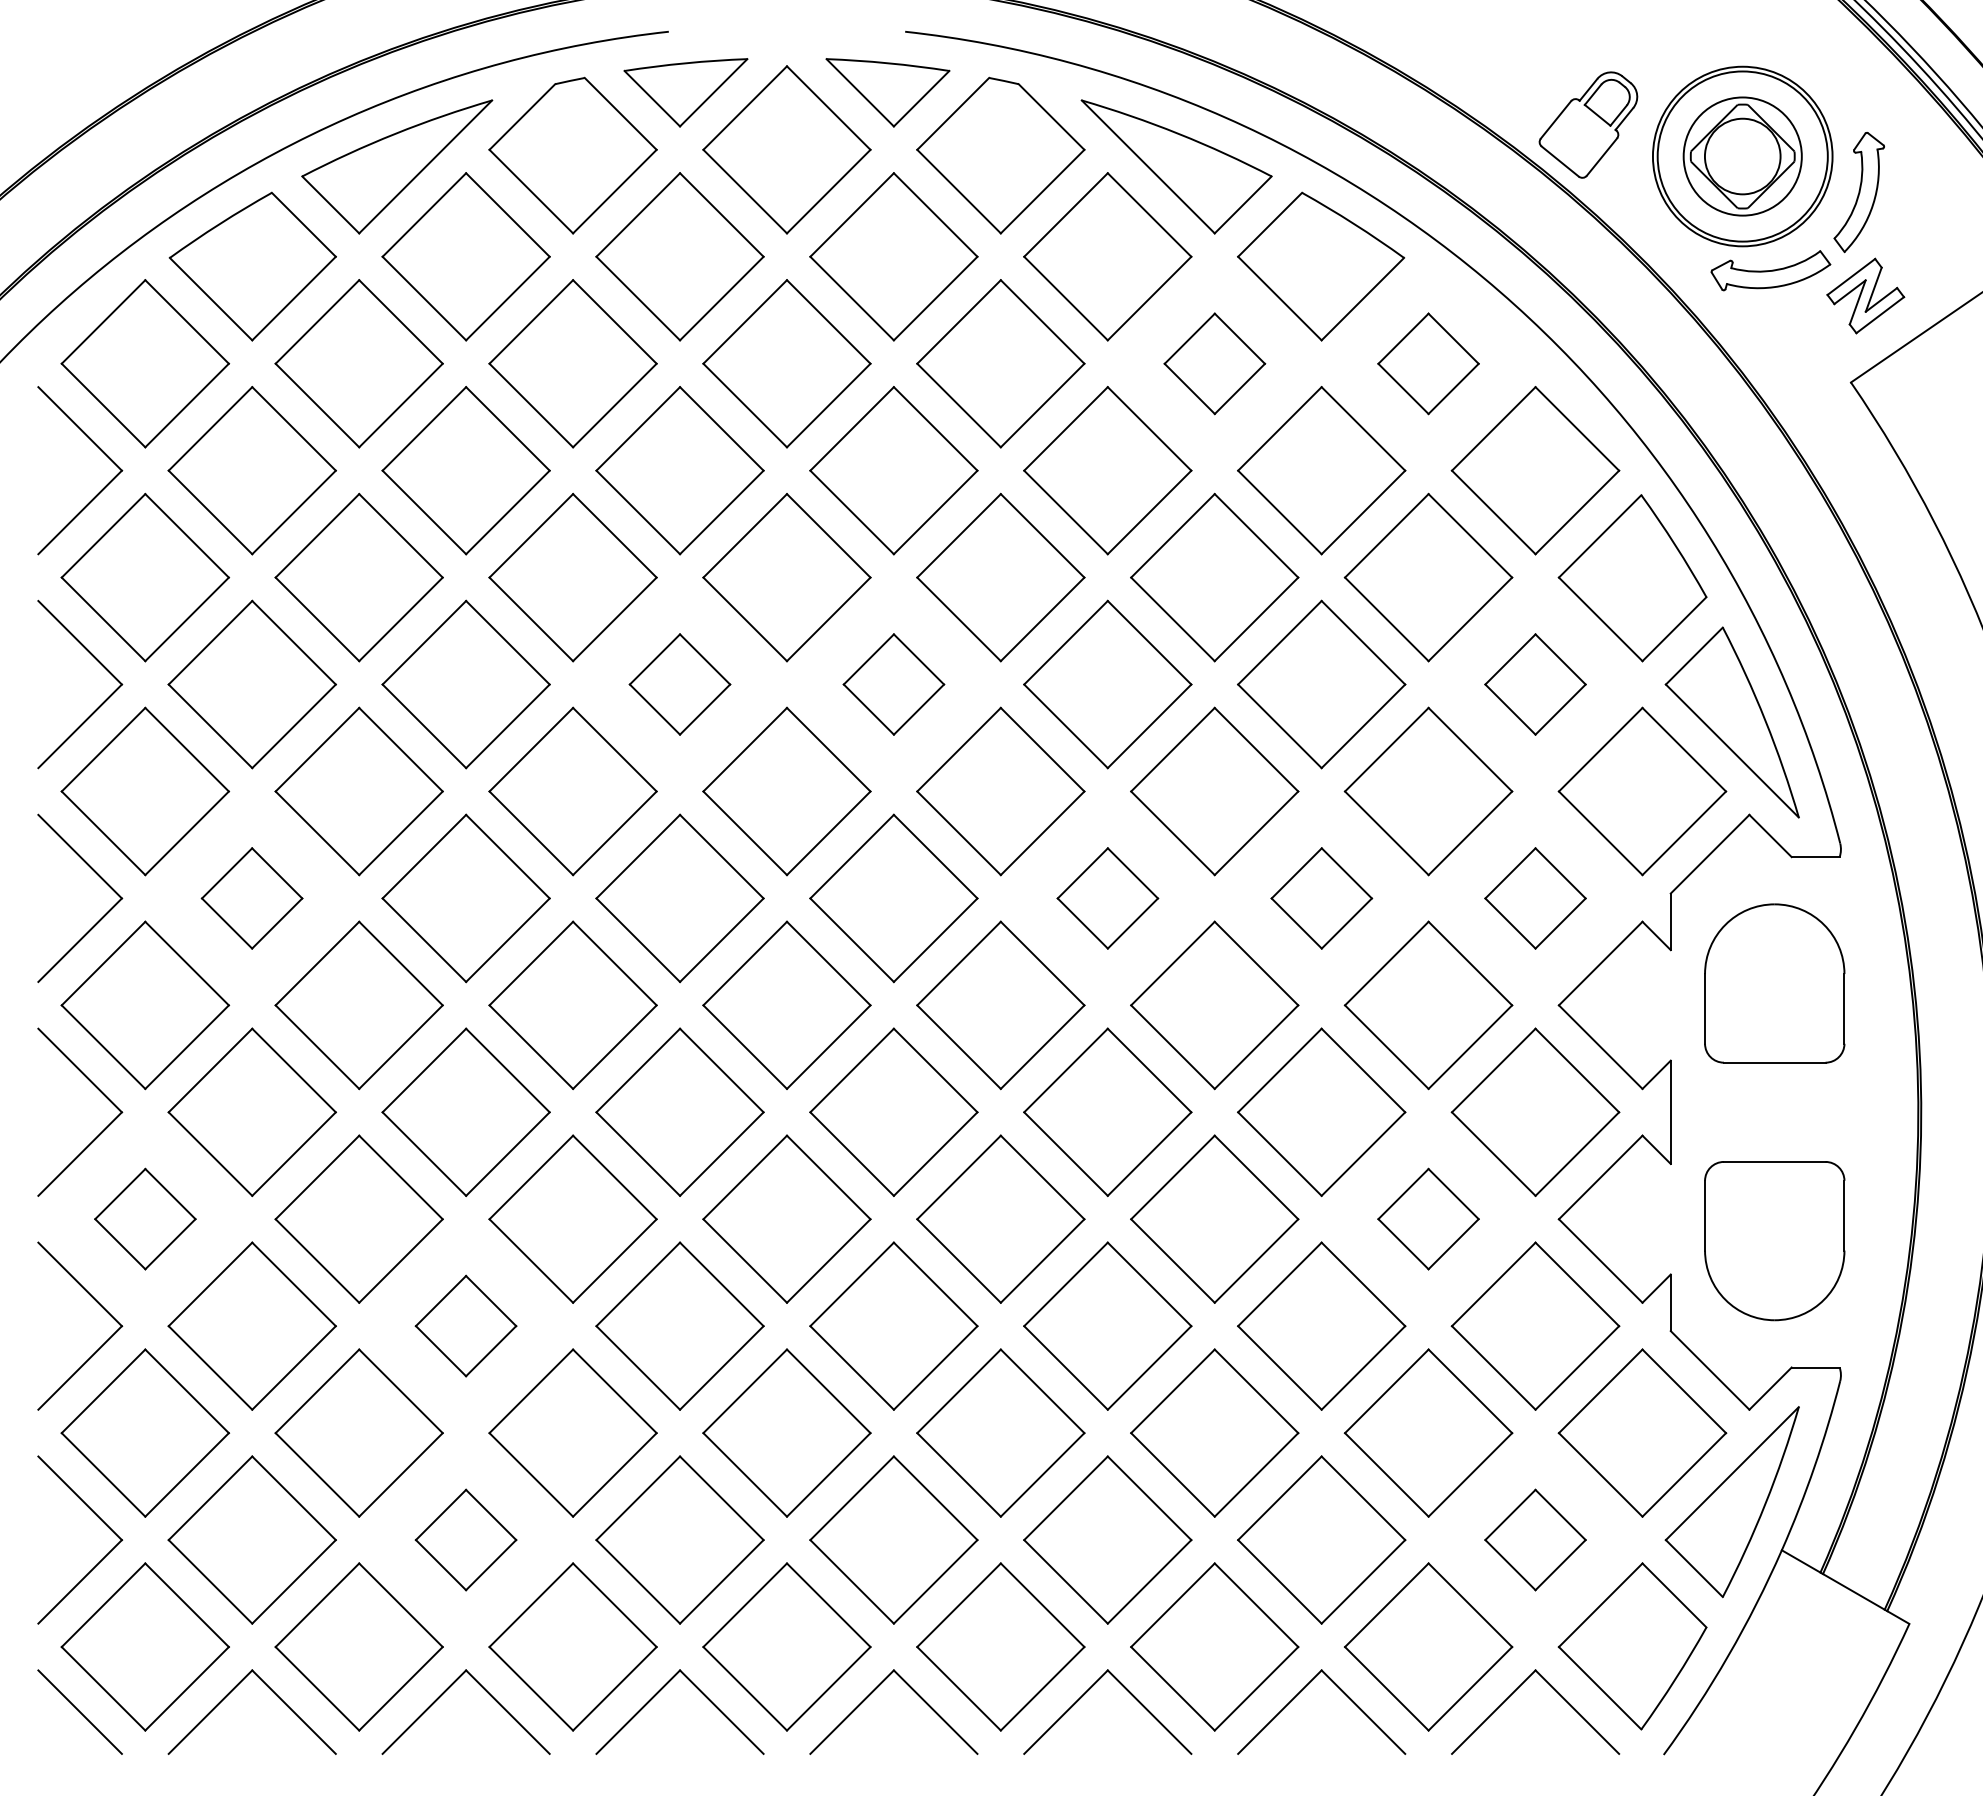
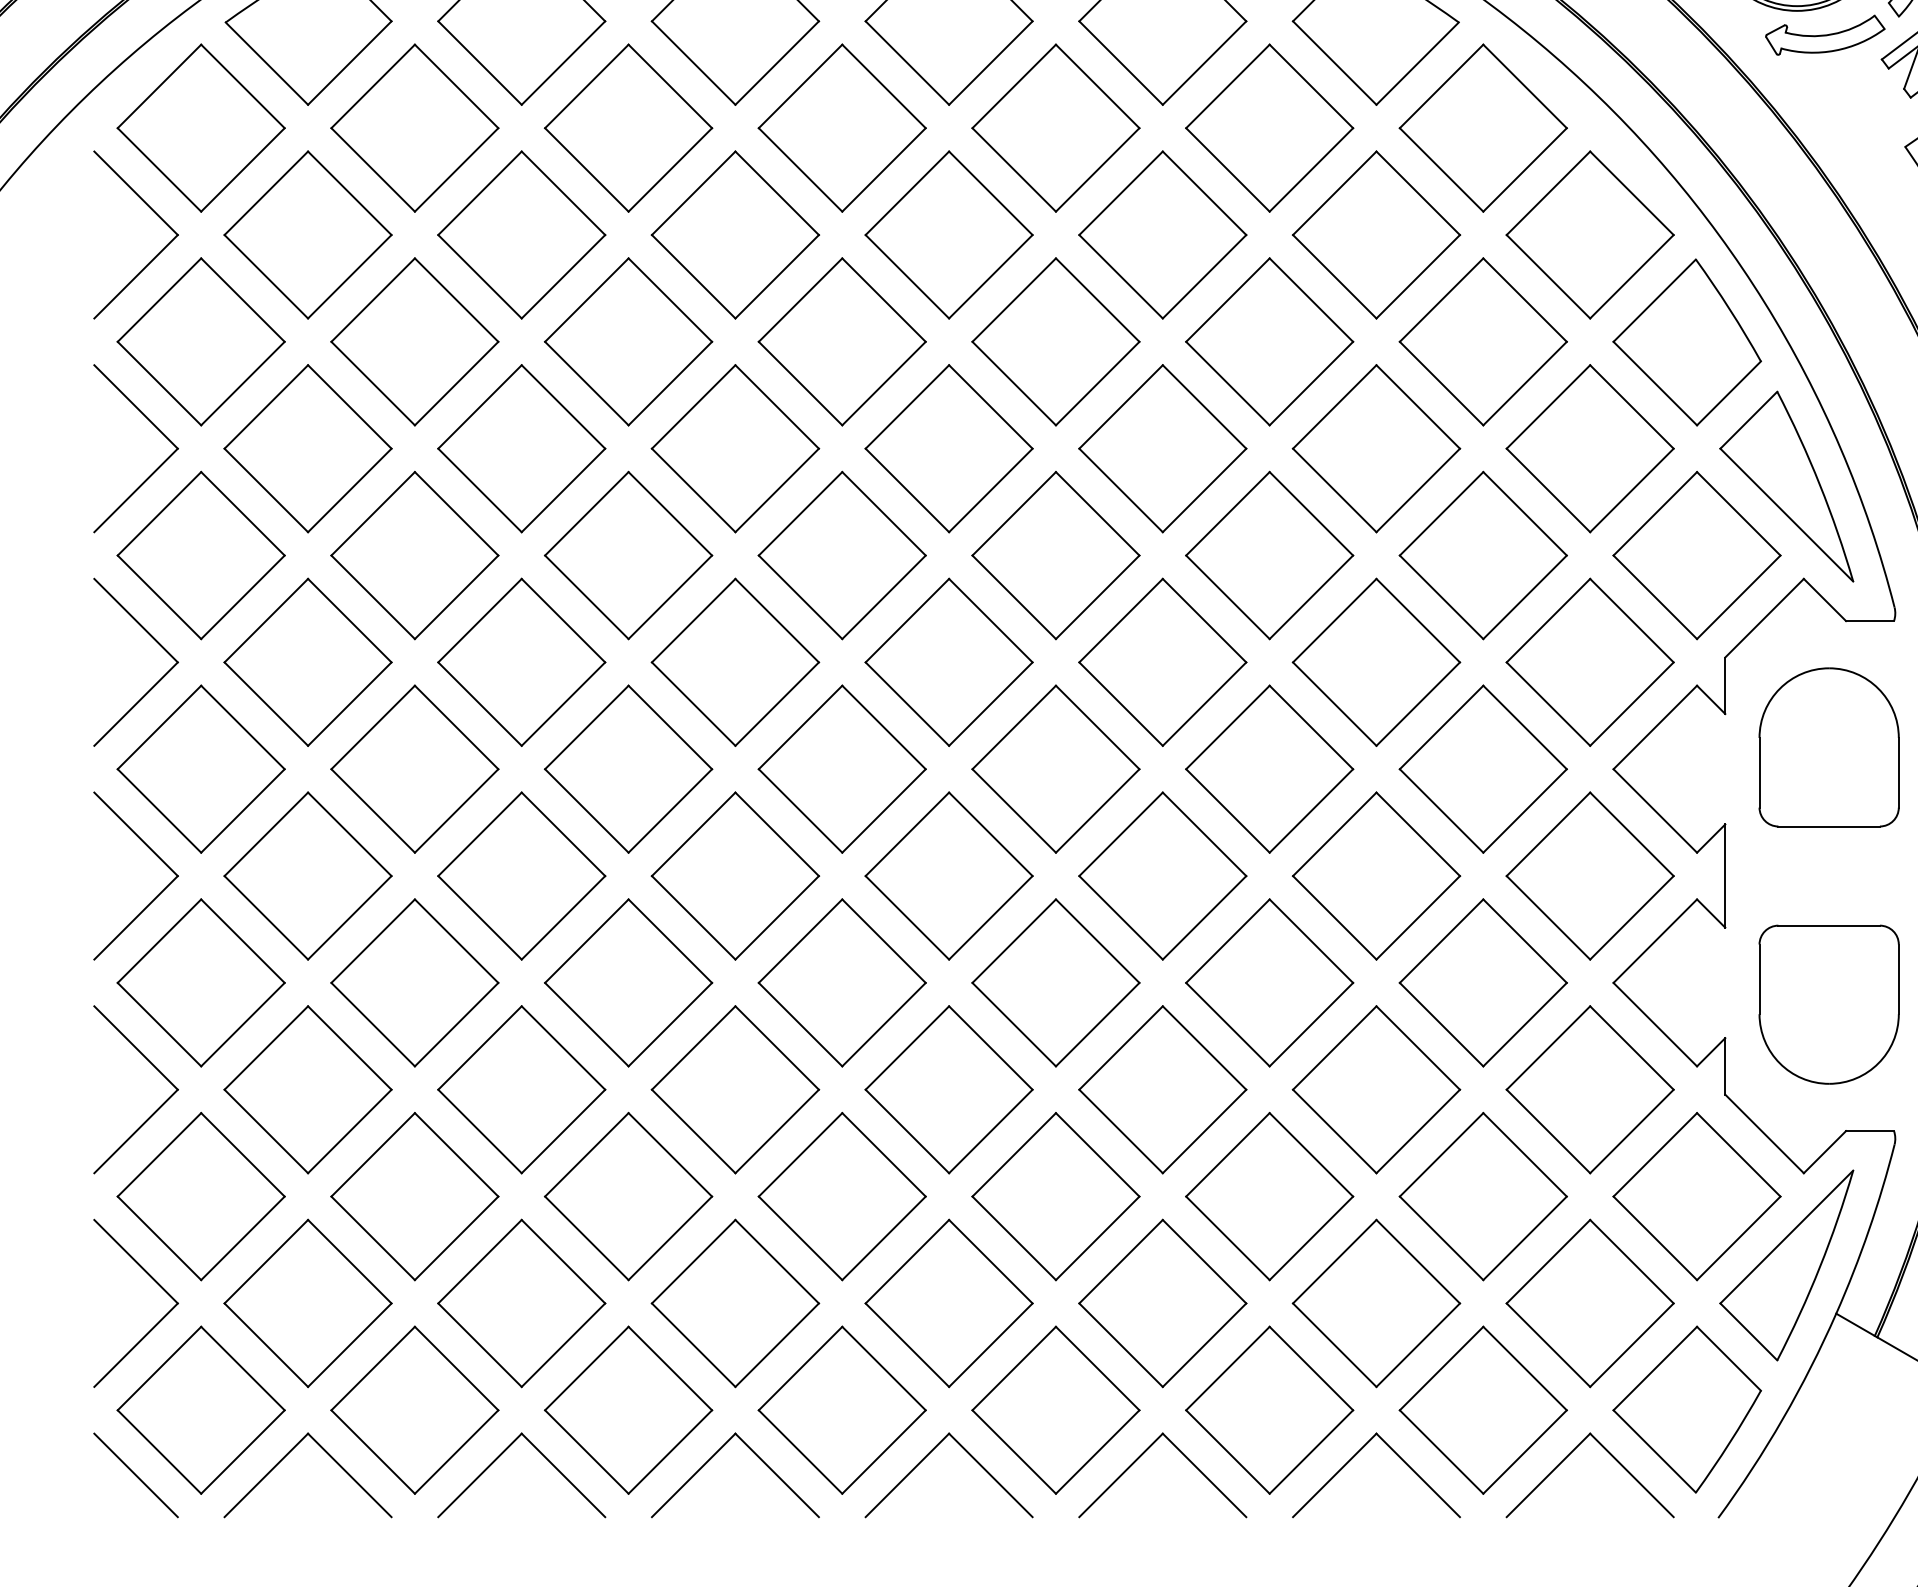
part: (1214, 363) -> (1269, 127), size x1.67
part: (1428, 363) -> (1483, 127), size x1.67
part: (679, 684) -> (734, 448), size x1.67
part: (893, 684) -> (948, 448), size x1.67
part: (1535, 684) -> (1590, 448), size x1.67
part: (251, 898) -> (307, 662), size x1.67
part: (1107, 898) -> (1162, 662), size x1.67
part: (1321, 898) -> (1376, 662), size x1.67
part: (1535, 898) -> (1590, 662), size x1.67
part: (145, 1218) -> (201, 982), size x1.67
part: (1428, 1218) -> (1483, 982), size x1.67
part: (465, 1325) -> (521, 1089), size x1.67
part: (465, 1539) -> (521, 1302), size x1.67
part: (1535, 1539) -> (1590, 1302), size x1.67

